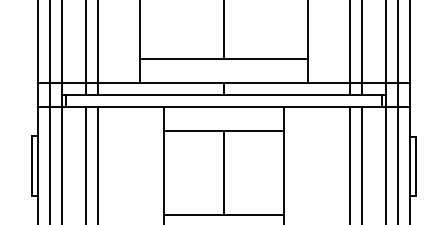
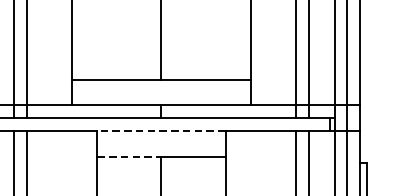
line: (223, 106) -> (160, 130), solid -> dashed
line: (194, 130) -> (129, 156), solid -> dashed

